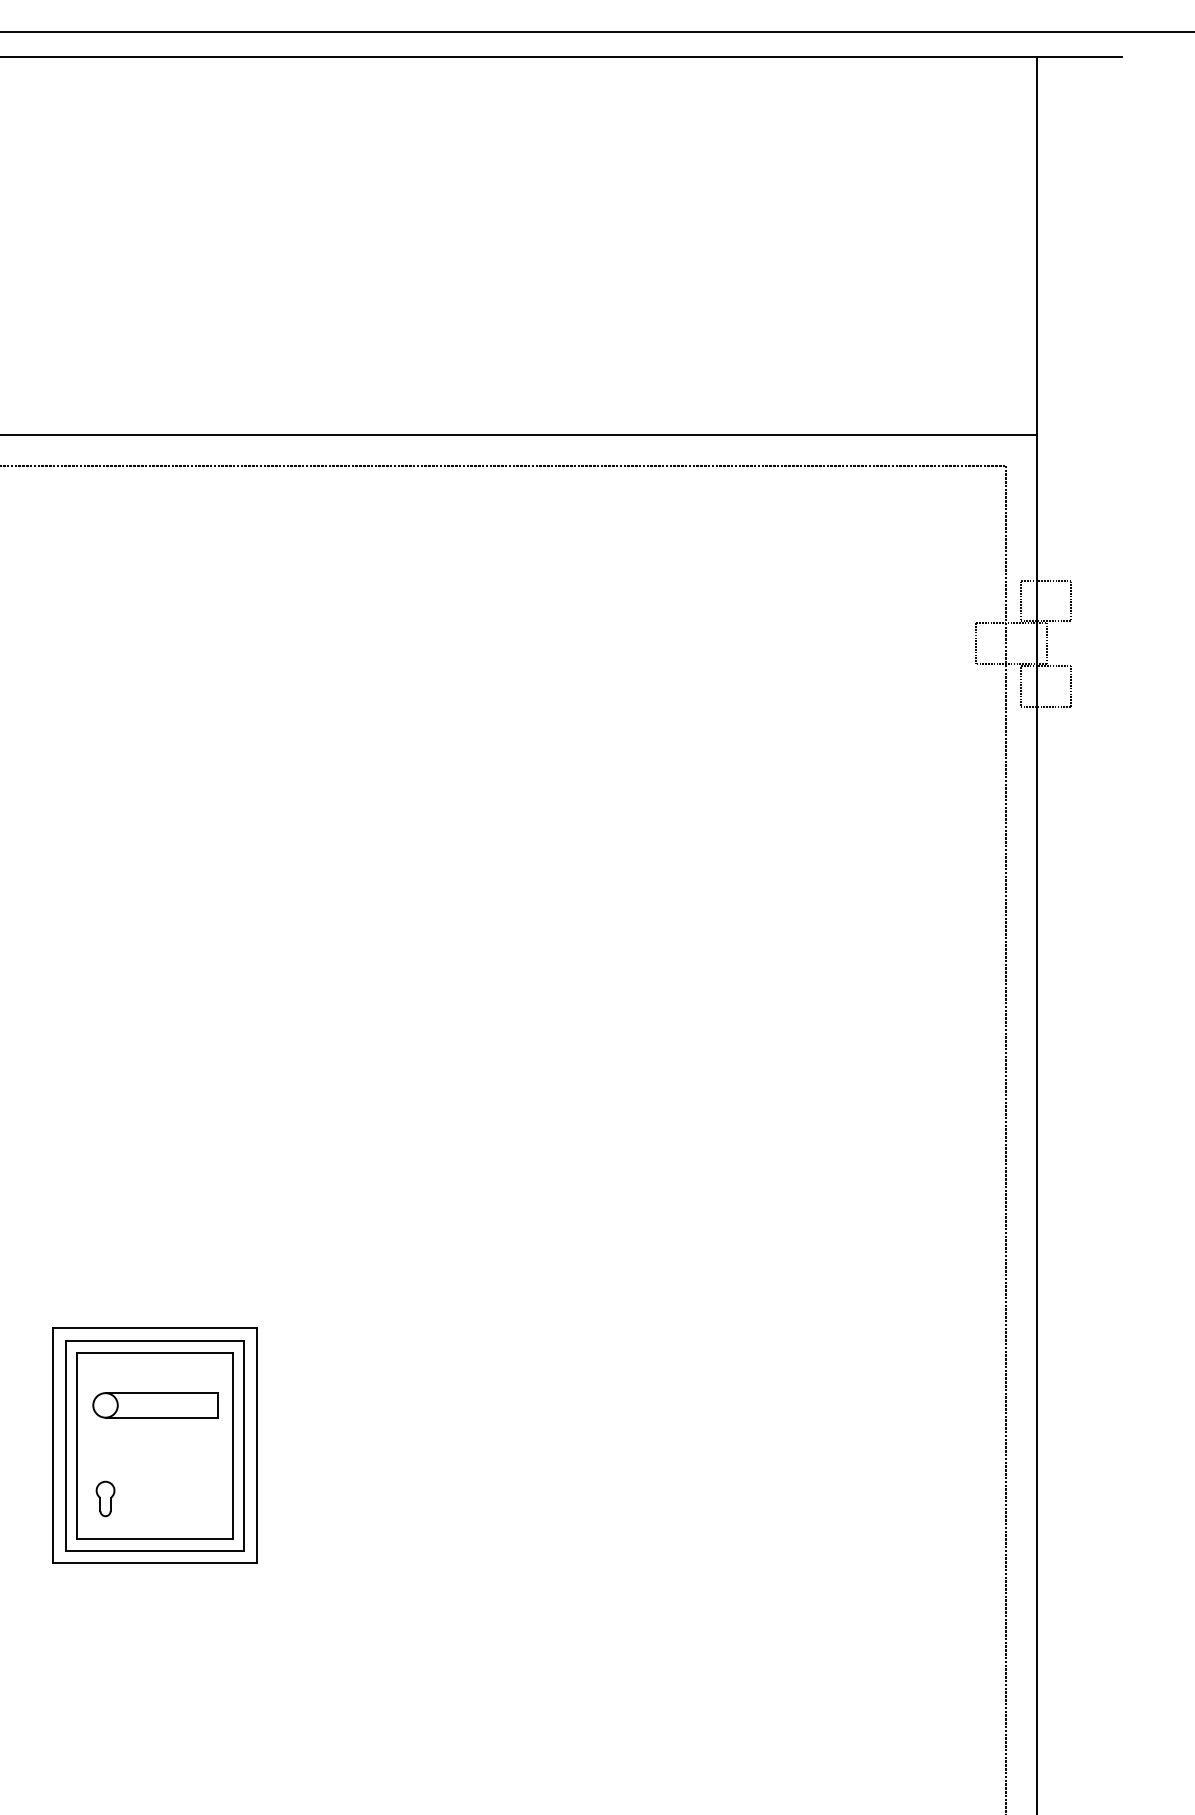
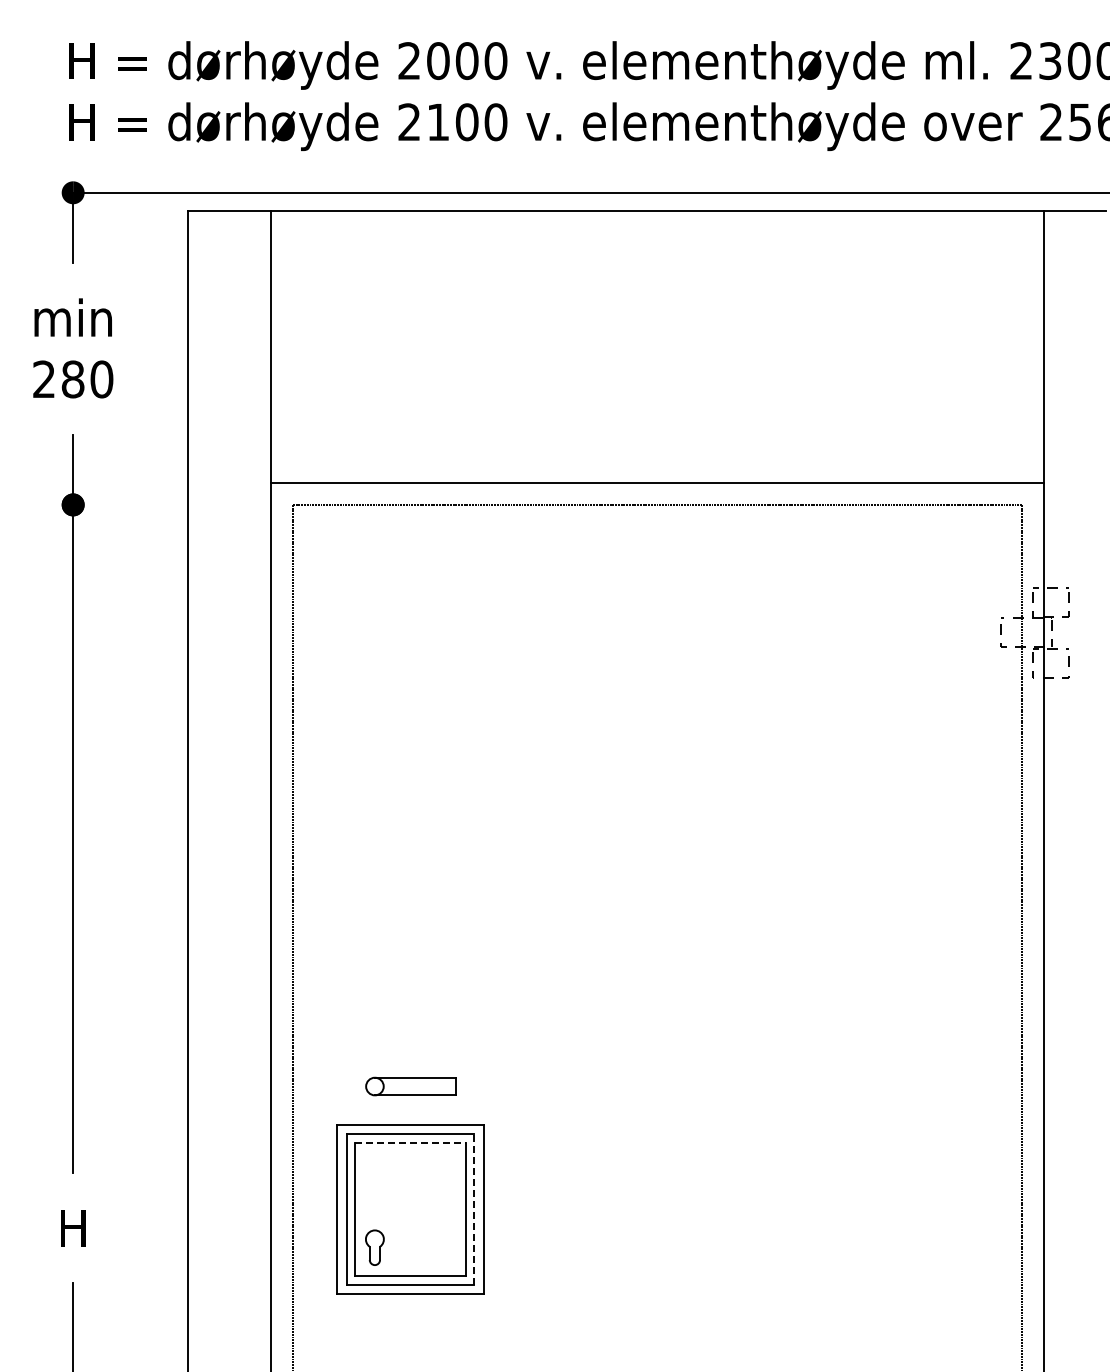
line: (155, 1352) -> (410, 1142), solid -> dashed
part: (155, 1405) -> (410, 1086), moved
line: (244, 1445) -> (474, 1209), solid -> dashed
part: (104, 1498) -> (374, 1247), size x1.4

